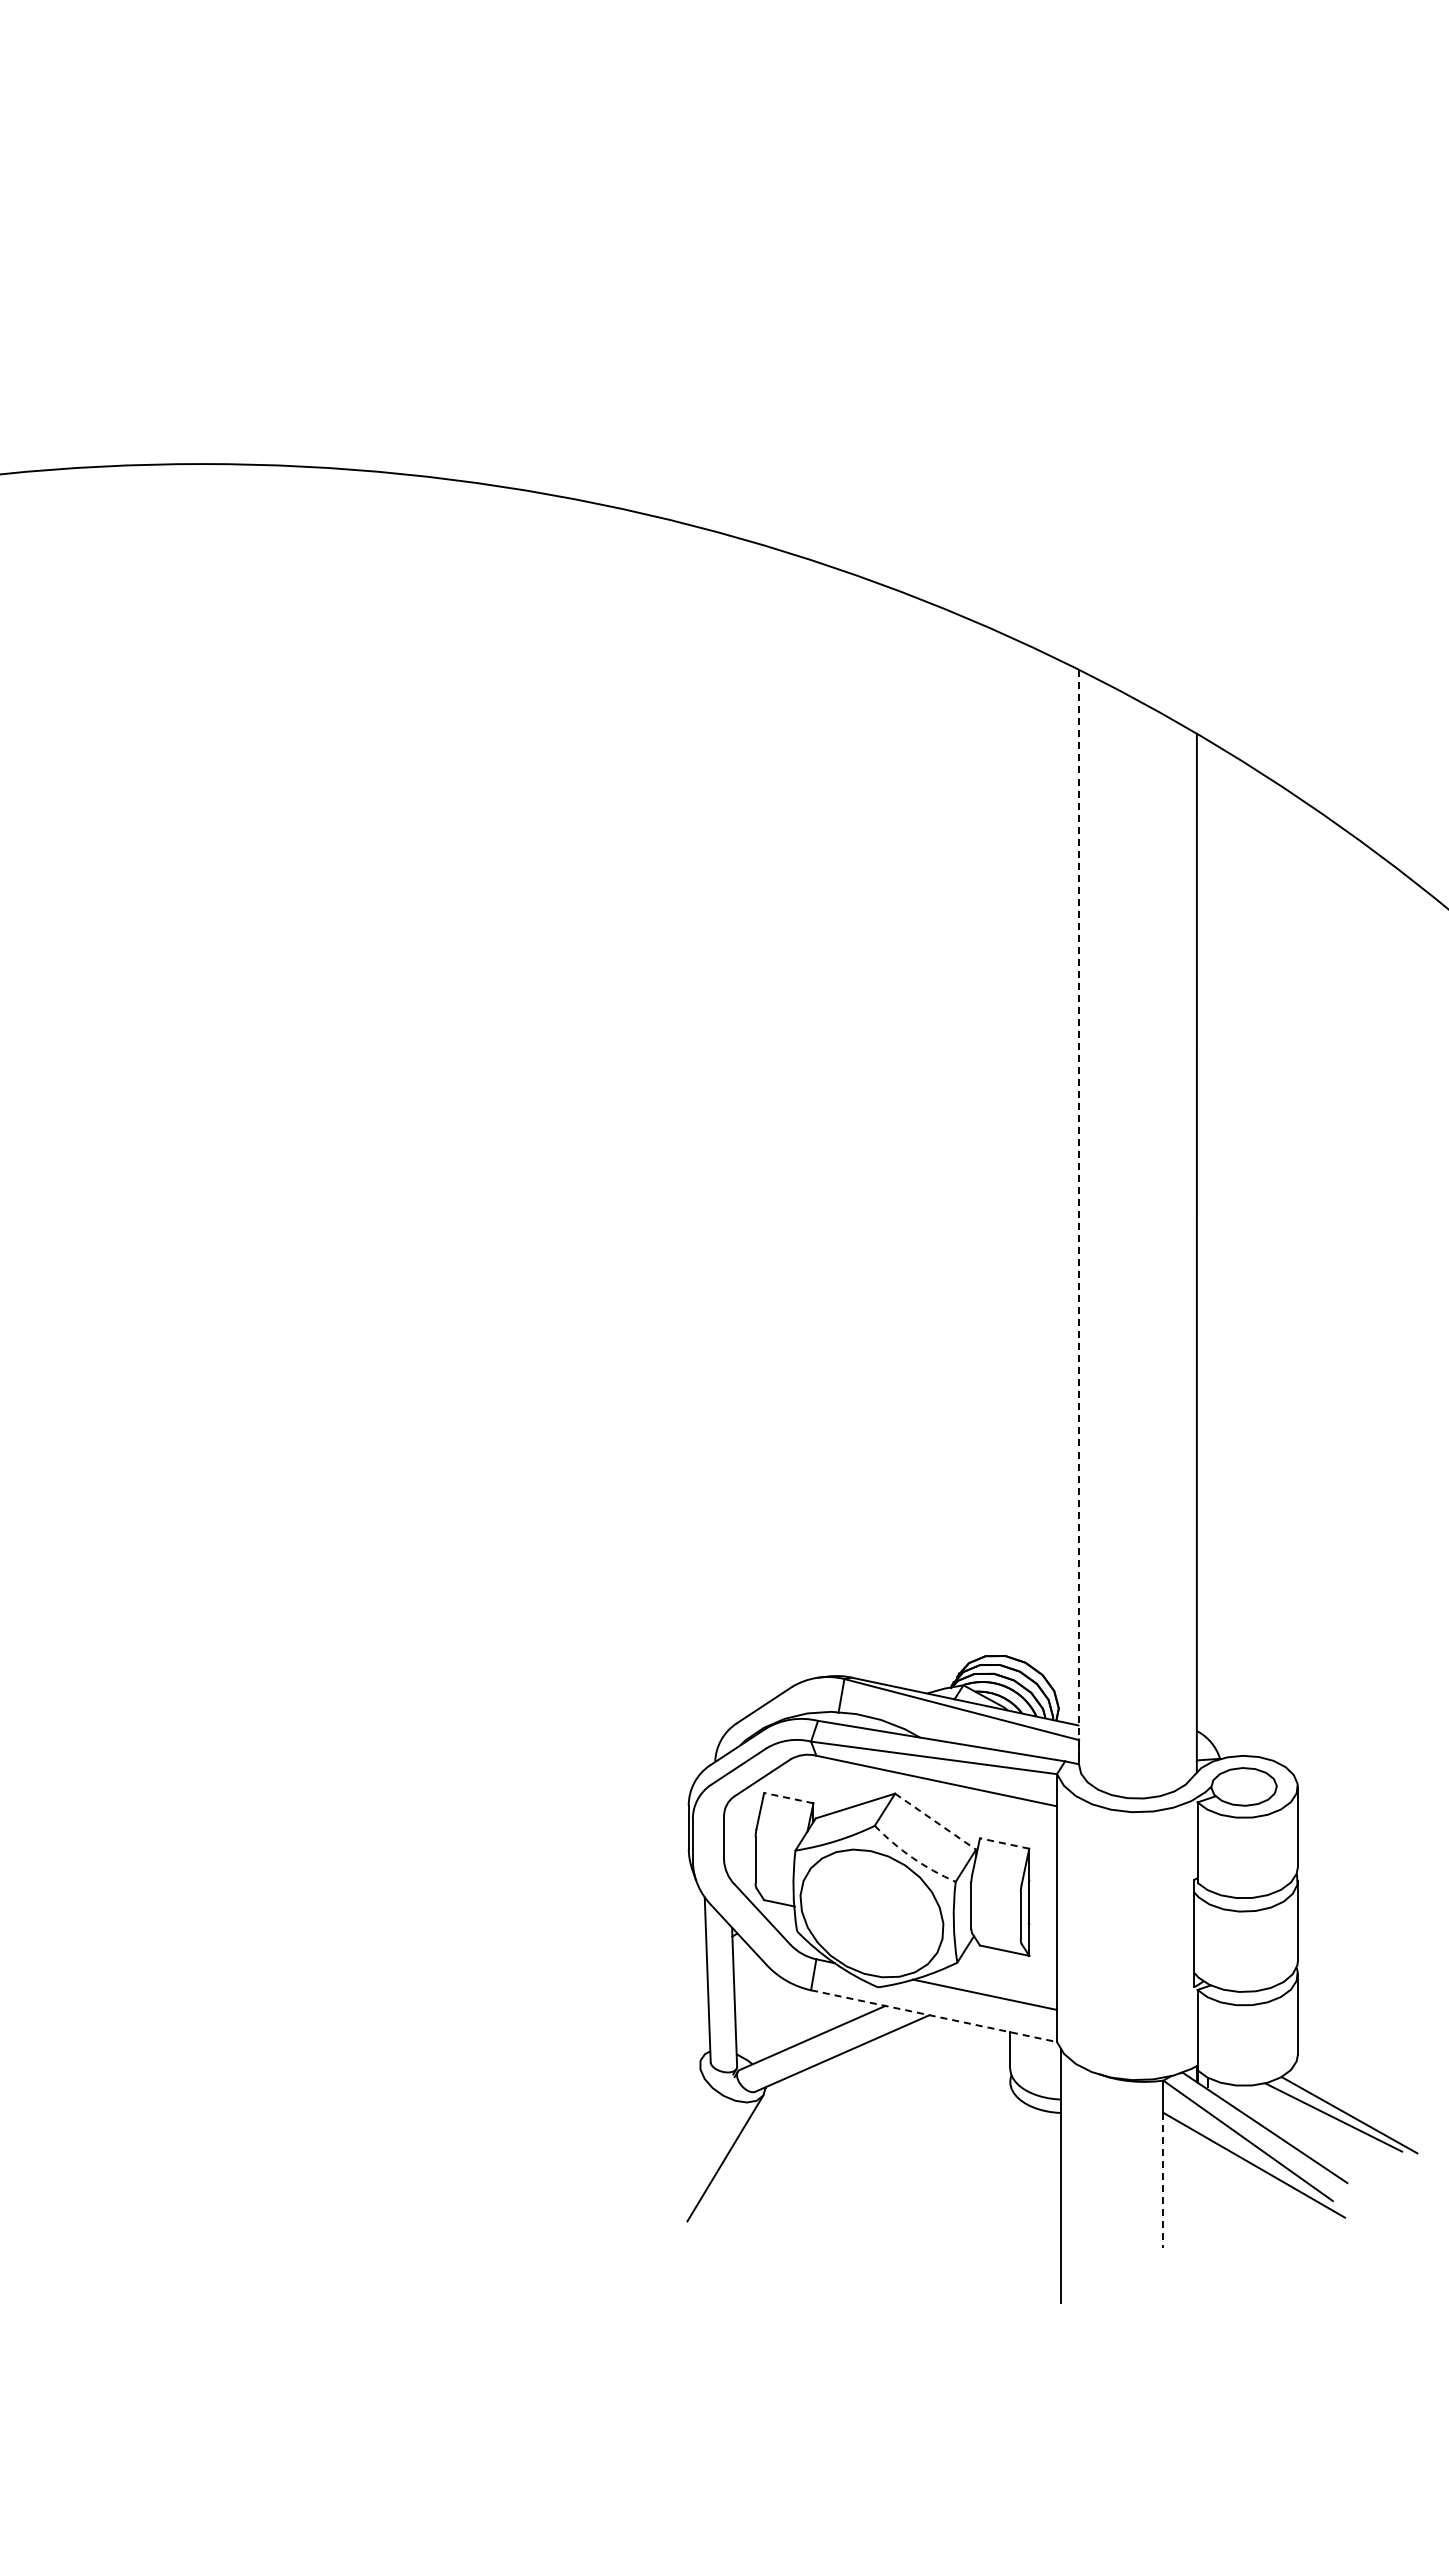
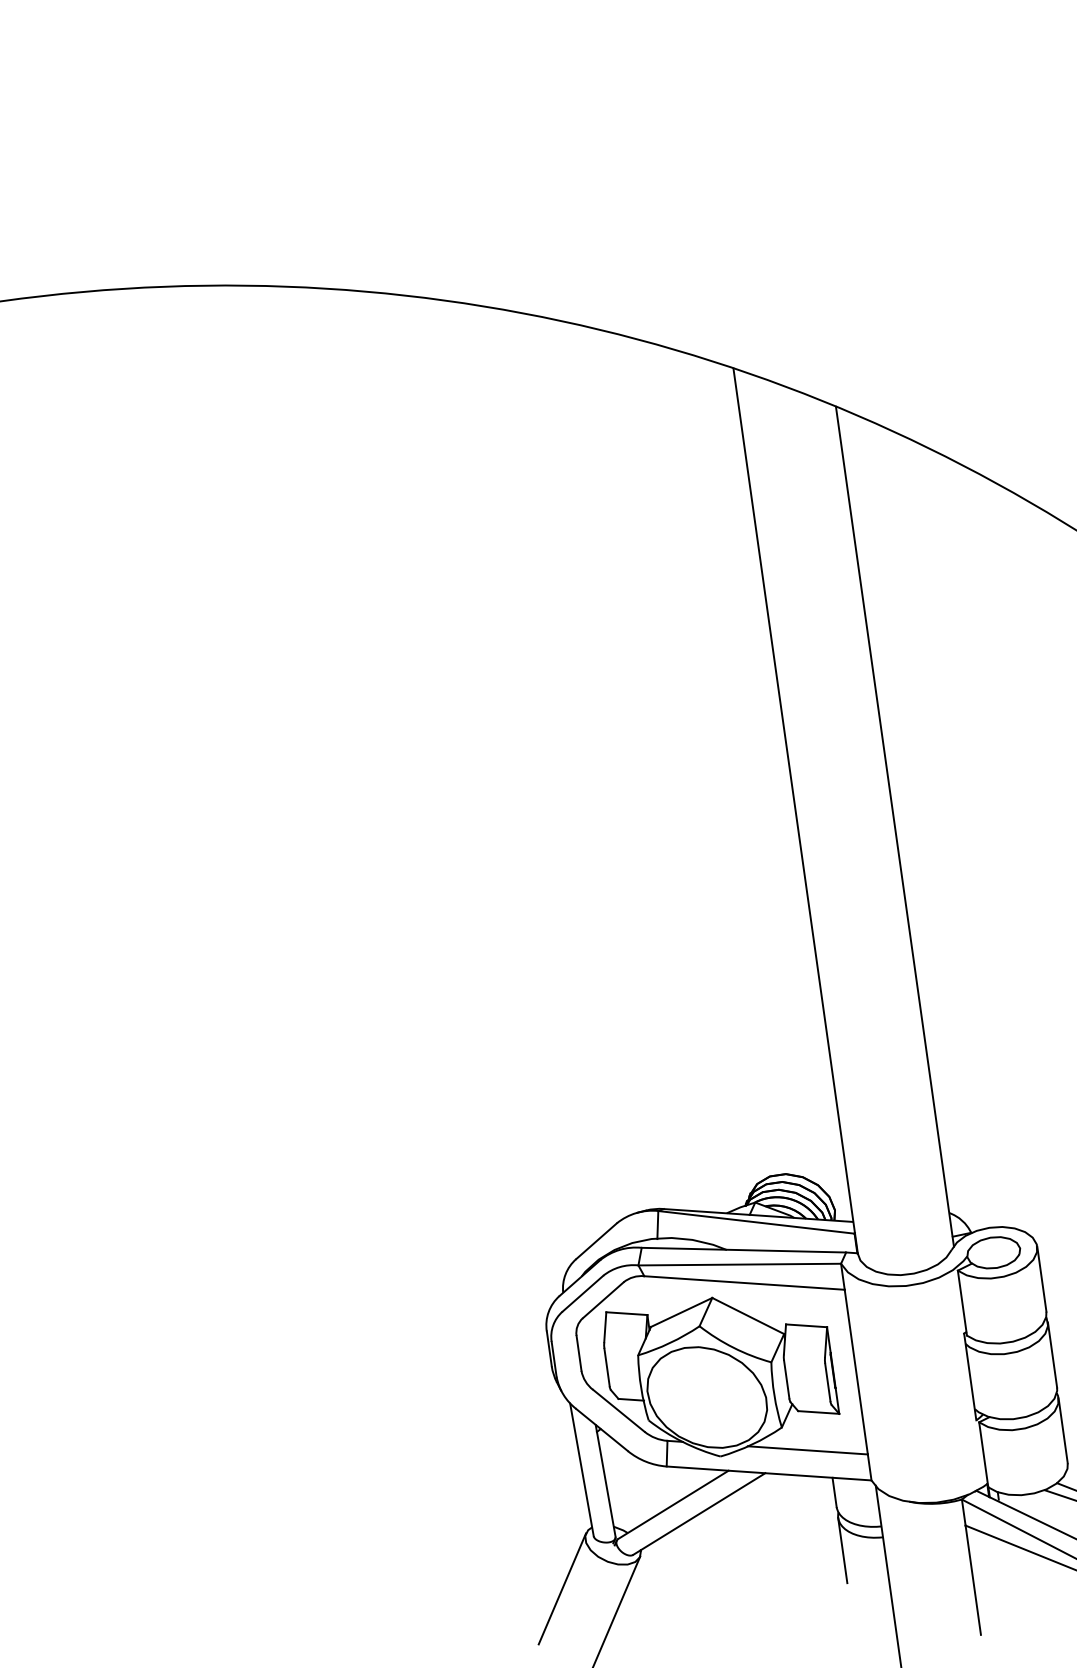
line: (1079, 1218) -> (796, 811), dashed -> solid
line: (788, 1798) -> (626, 1313), dashed -> solid
line: (936, 1821) -> (748, 1315), dashed -> solid
line: (1004, 1843) -> (806, 1325), dashed -> solid
arc: (912, 1857) -> (733, 1347), dashed -> solid
line: (935, 2016) -> (770, 1473), dashed -> solid
line: (663, 2120) -> (562, 1588), added
line: (1010, 2121) -> (842, 1549), added
line: (1163, 2180) -> (973, 1580), dashed -> solid

